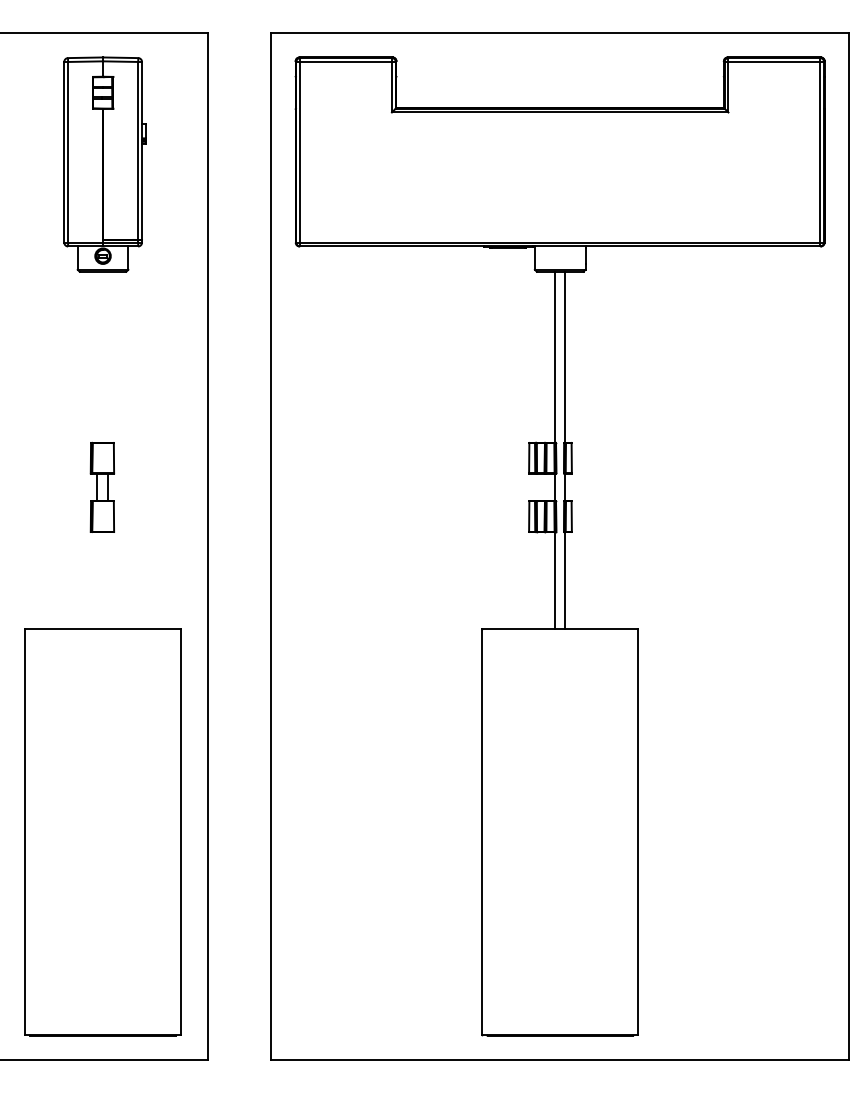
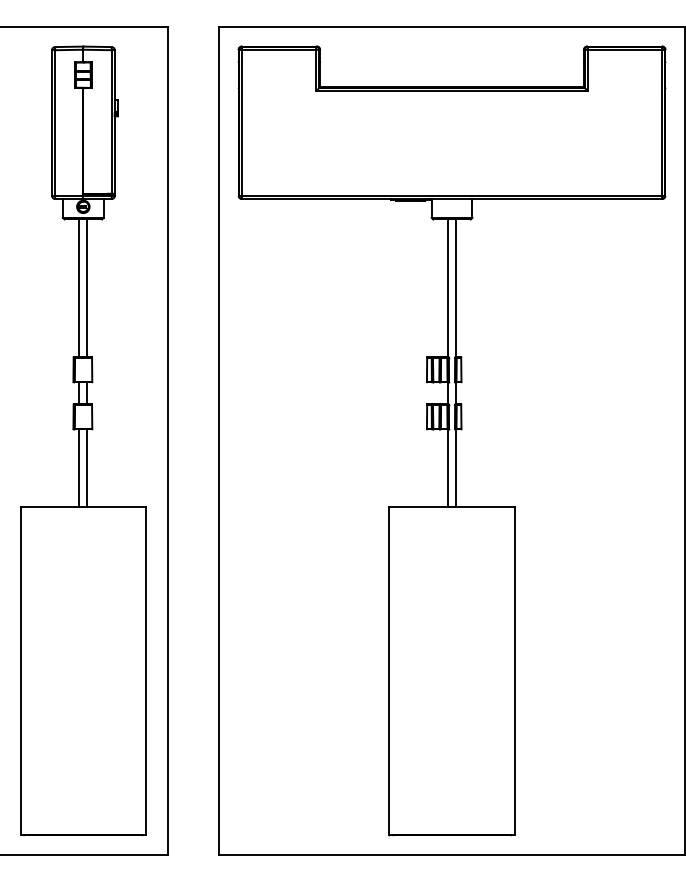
line: (97, 356) -> (78, 287), added
line: (107, 356) -> (86, 287), added
line: (97, 580) -> (78, 468), added
line: (107, 580) -> (86, 468), added

